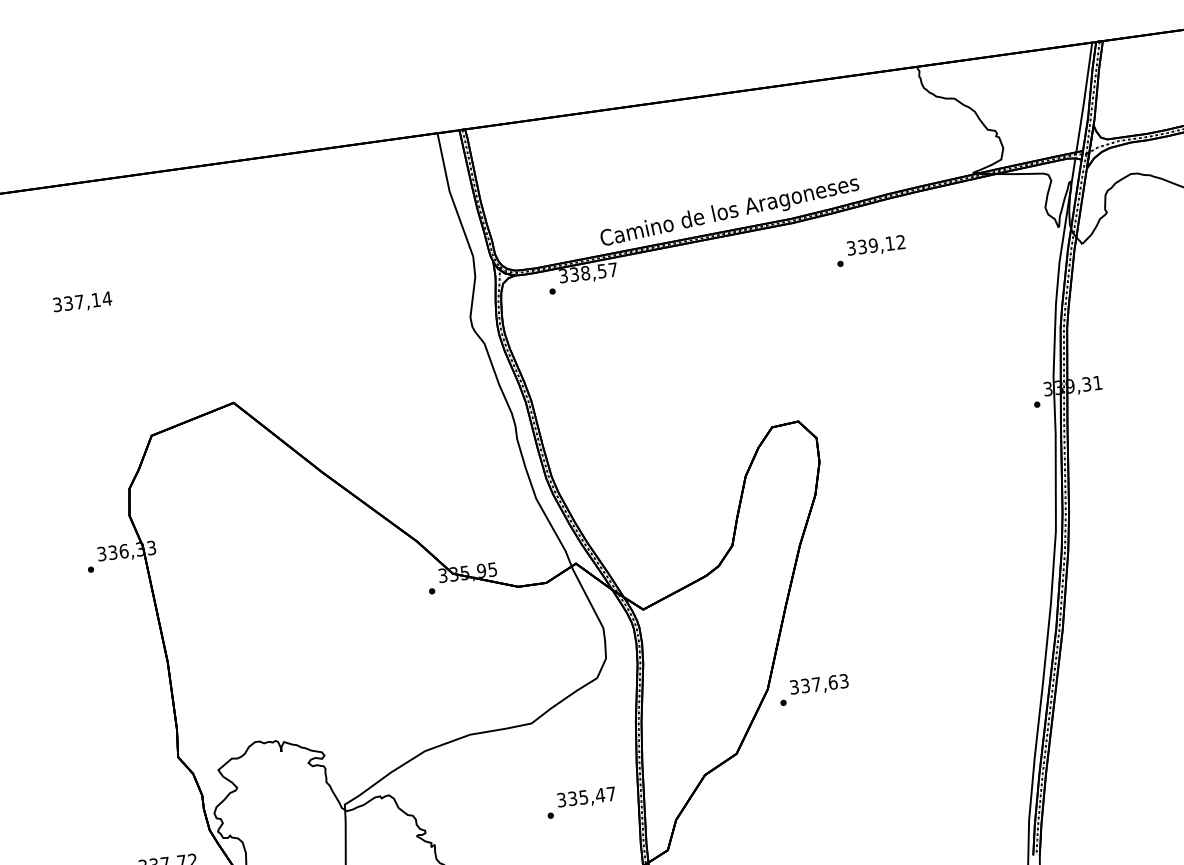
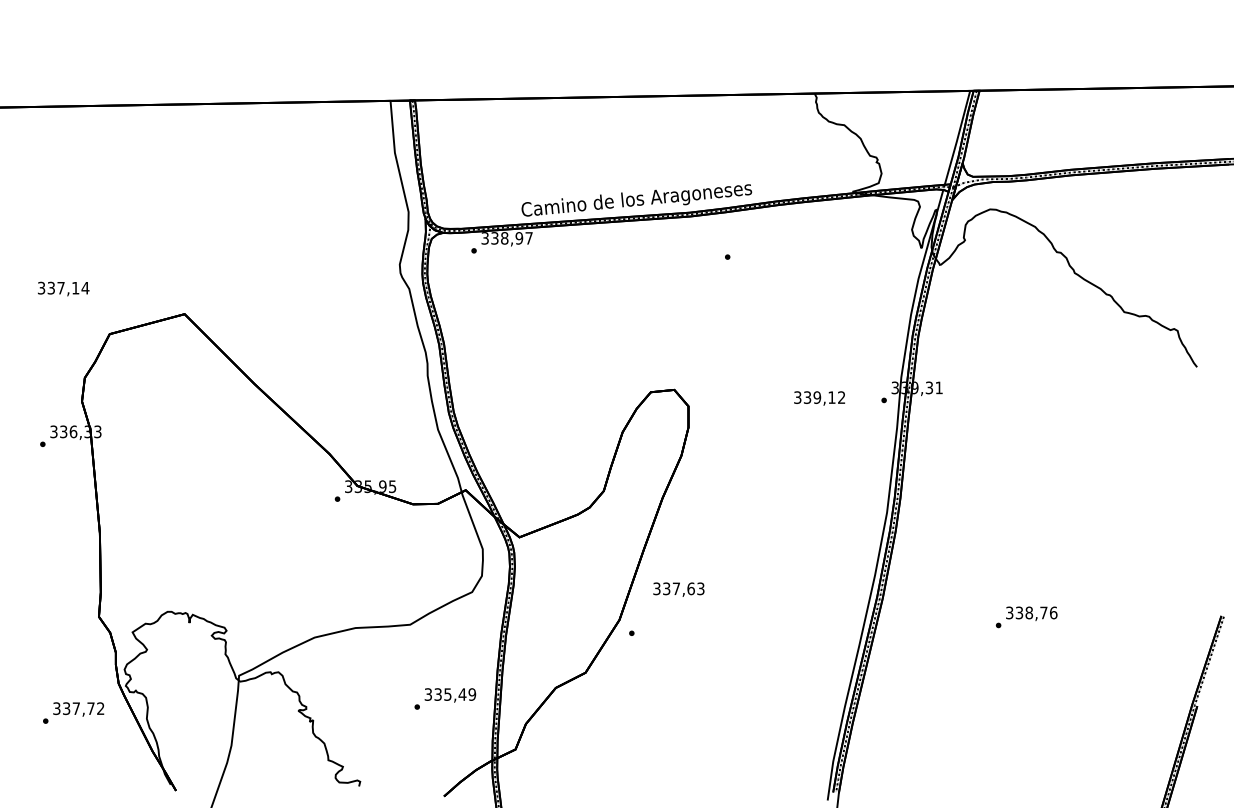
text: (876, 246) -> (819, 398), moved
text: (602, 271) -> (519, 238), 338,57 -> 338,97
text: (82, 302) -> (63, 288), moved
text: (818, 685) -> (678, 589), moved
text: (611, 793) -> (472, 694), 335,47 -> 335,49

